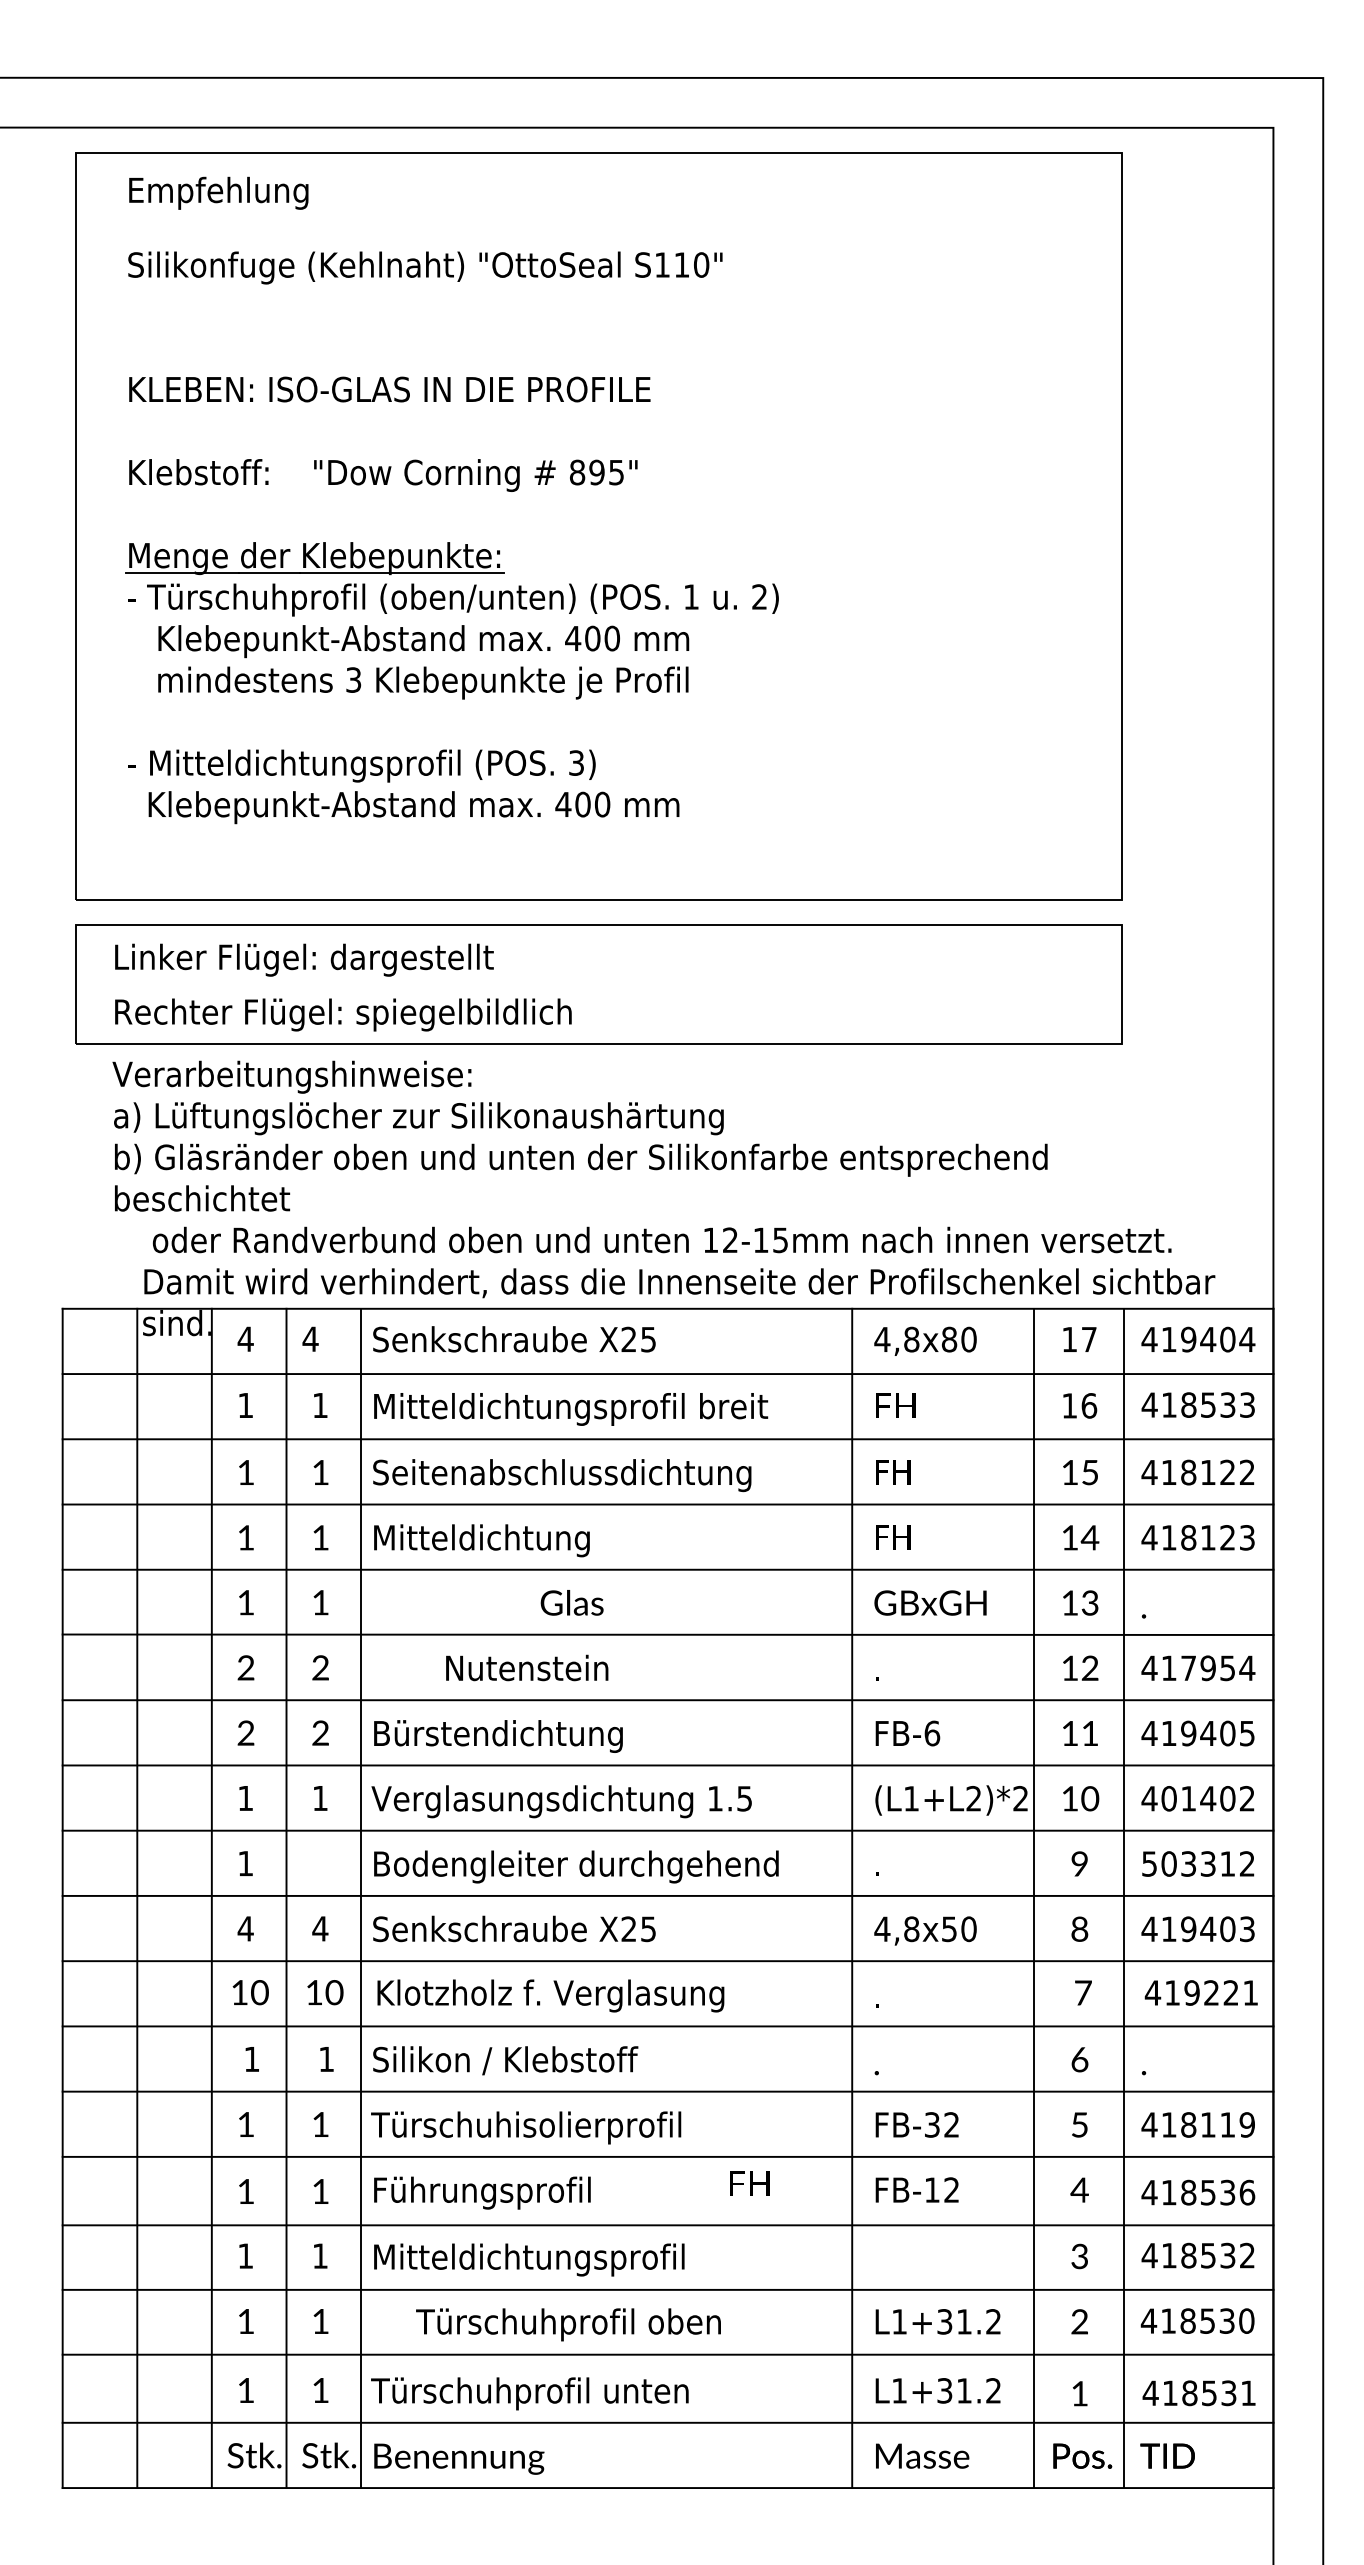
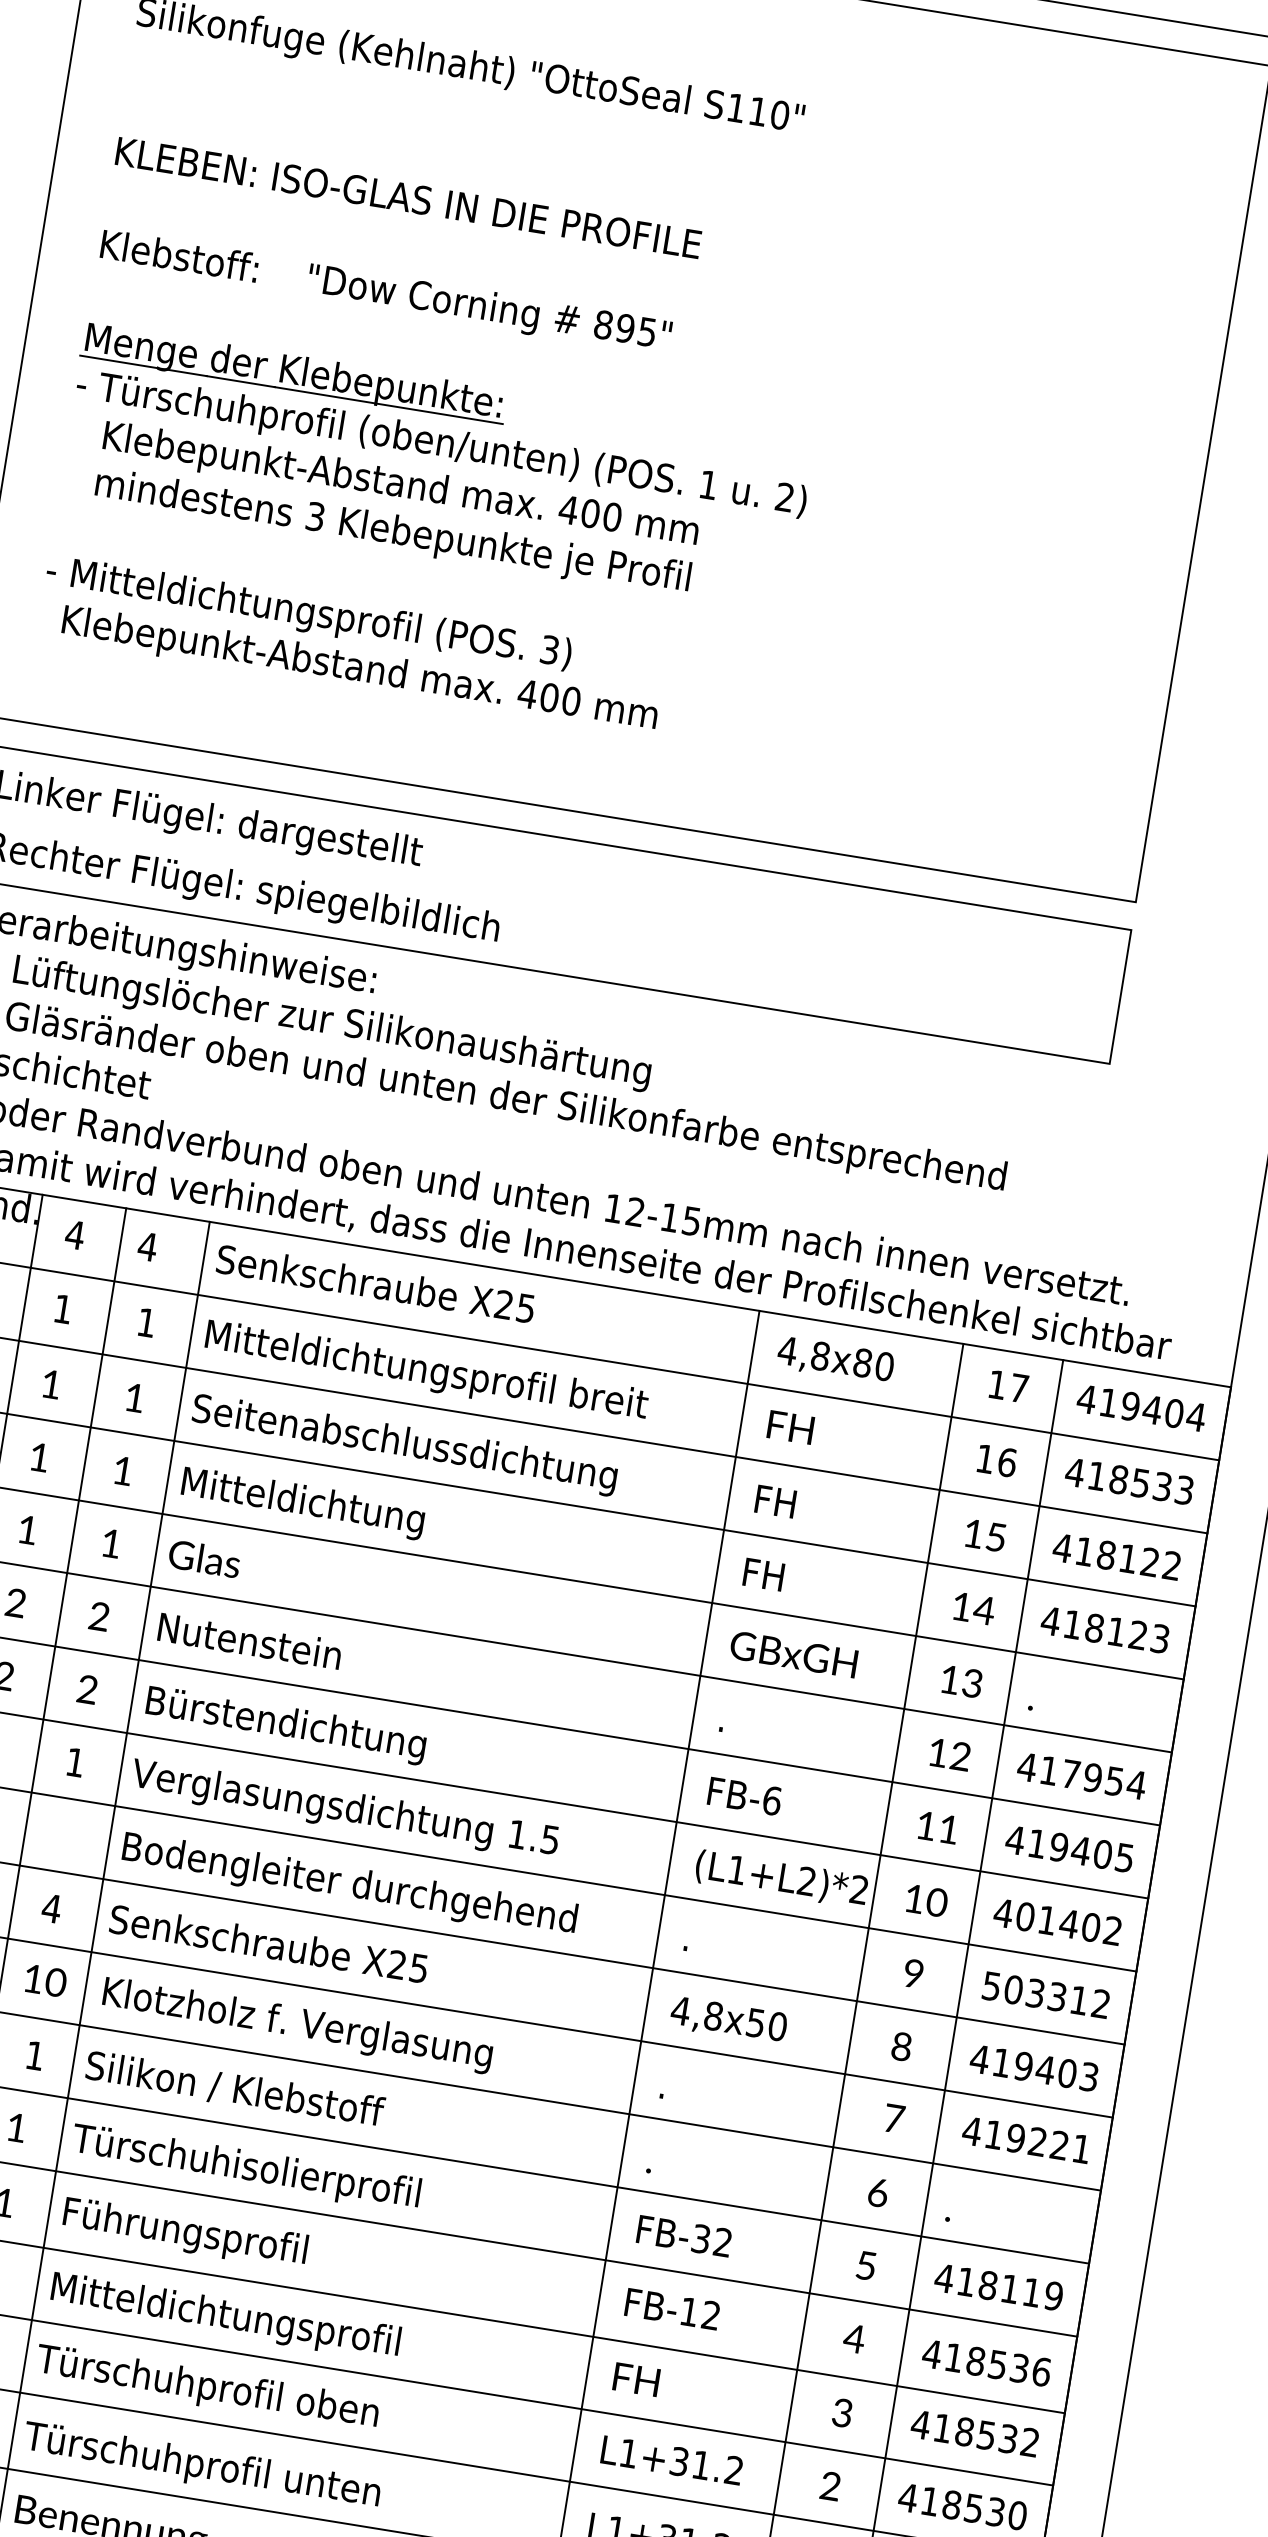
text: (571, 1602) -> (203, 1558), moved
text: (527, 1667) -> (250, 1640), moved
text: (749, 2183) -> (636, 2379), moved
text: (568, 2324) -> (207, 2388), moved

